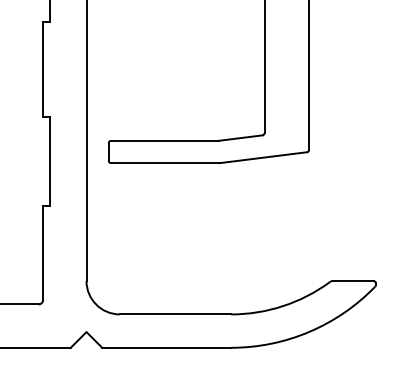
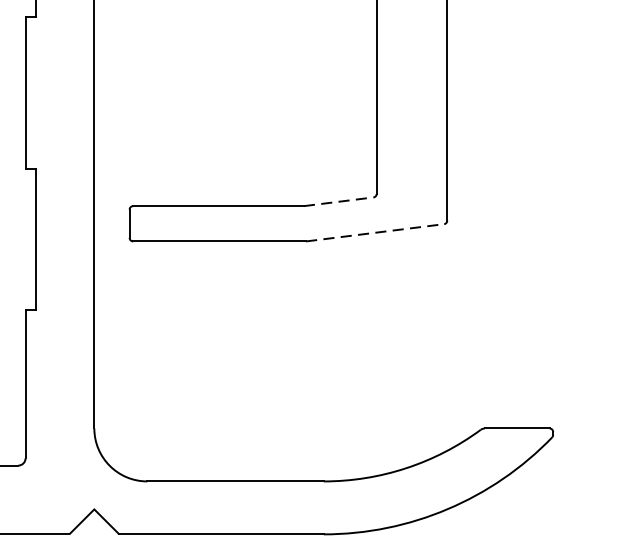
line: (241, 138) -> (340, 202), solid -> dashed
line: (263, 157) -> (375, 232), solid -> dashed

